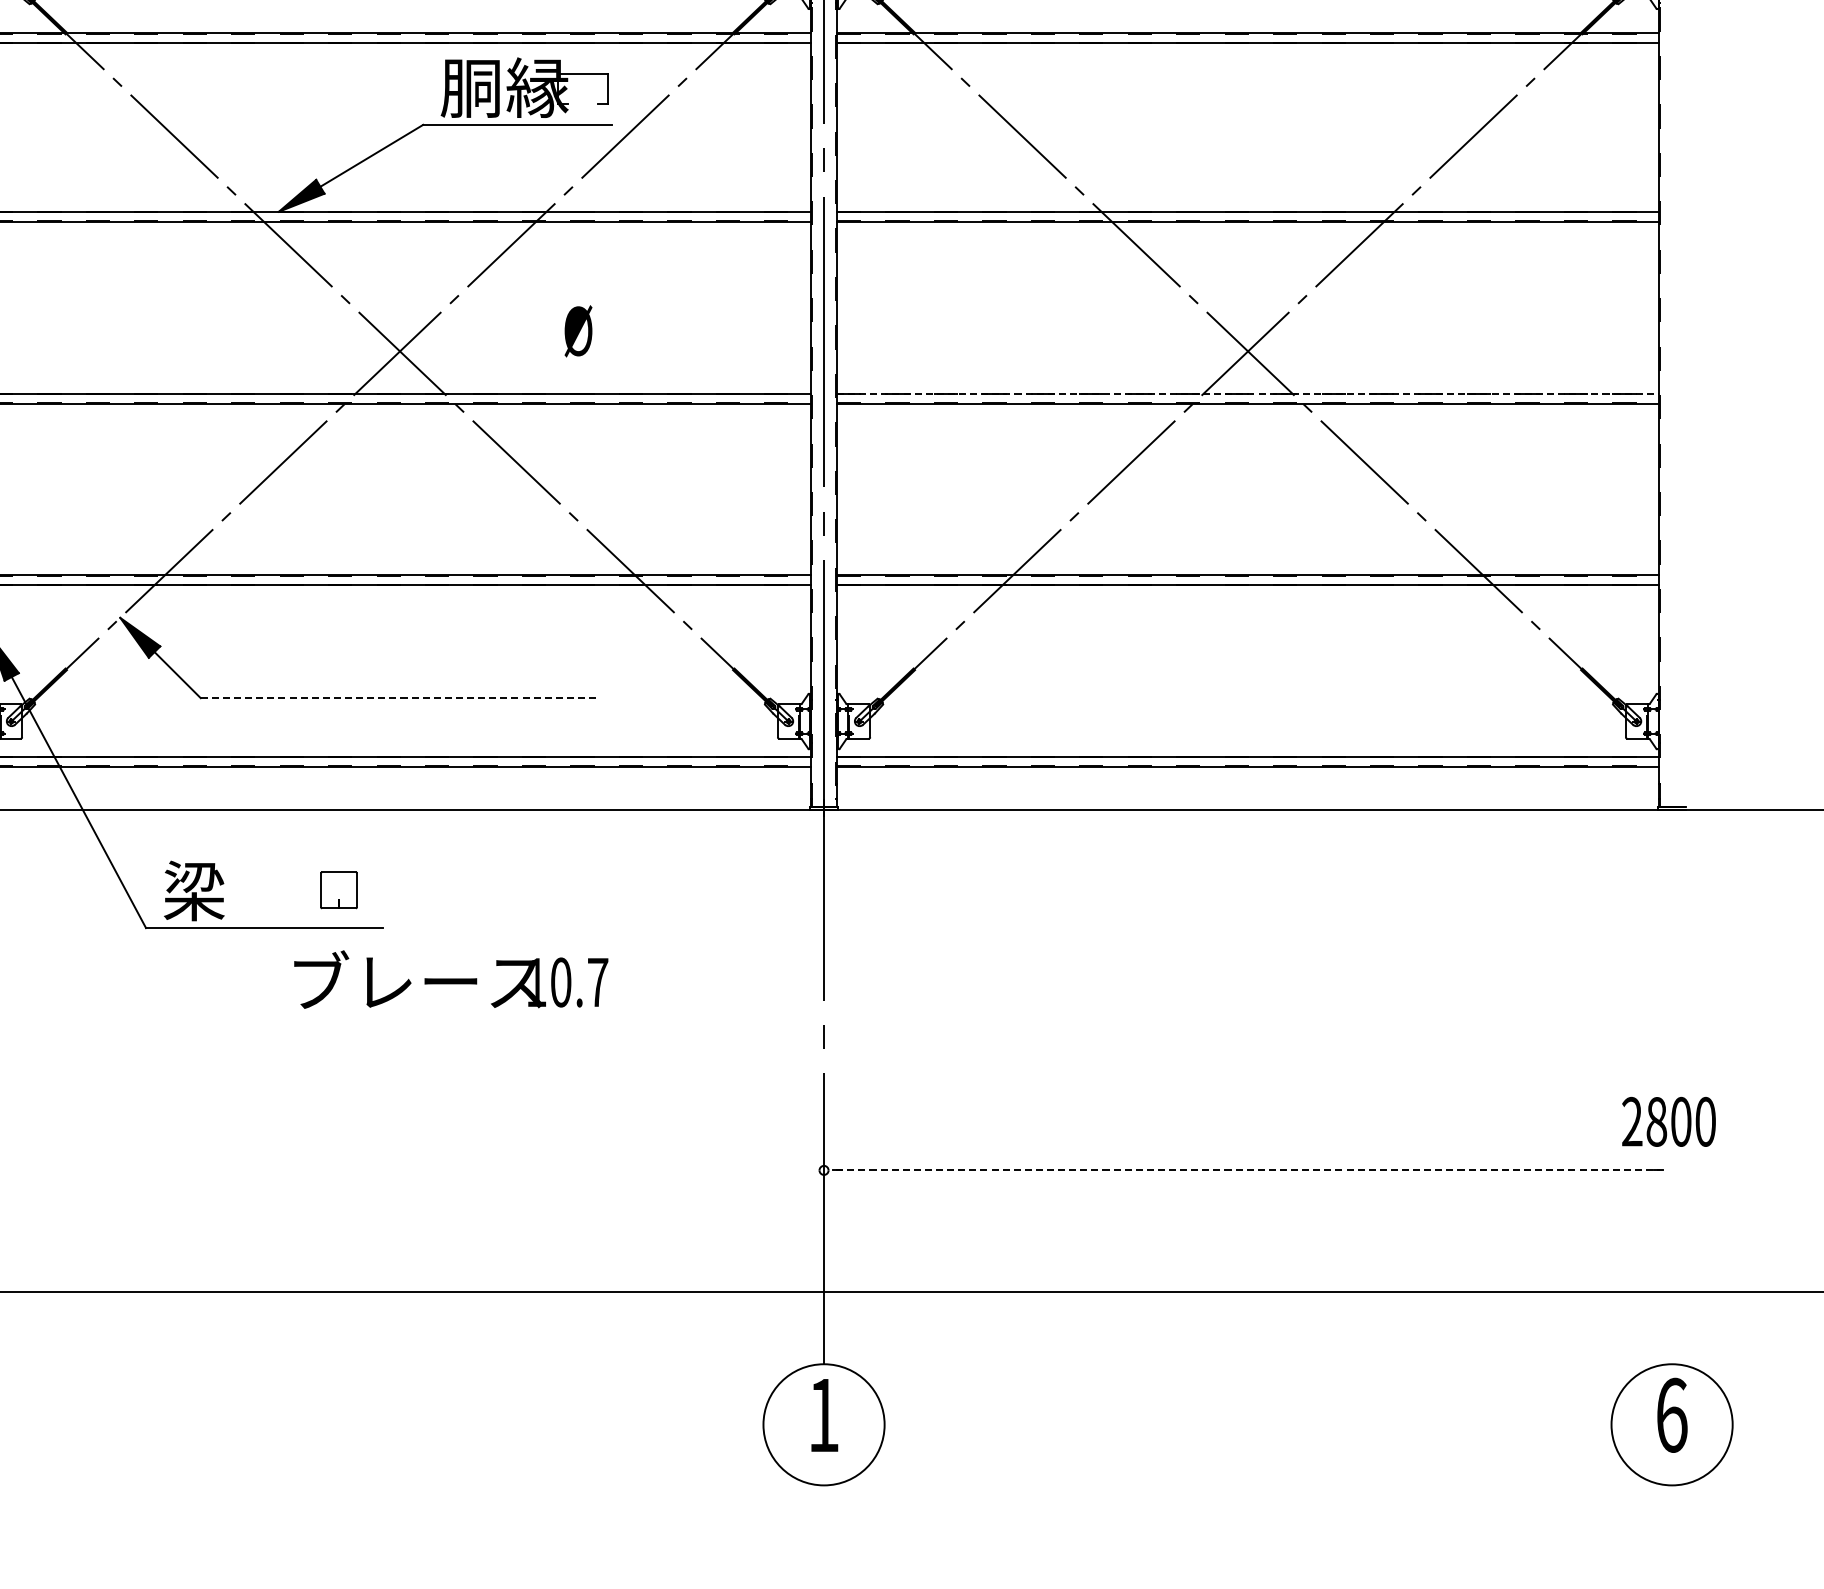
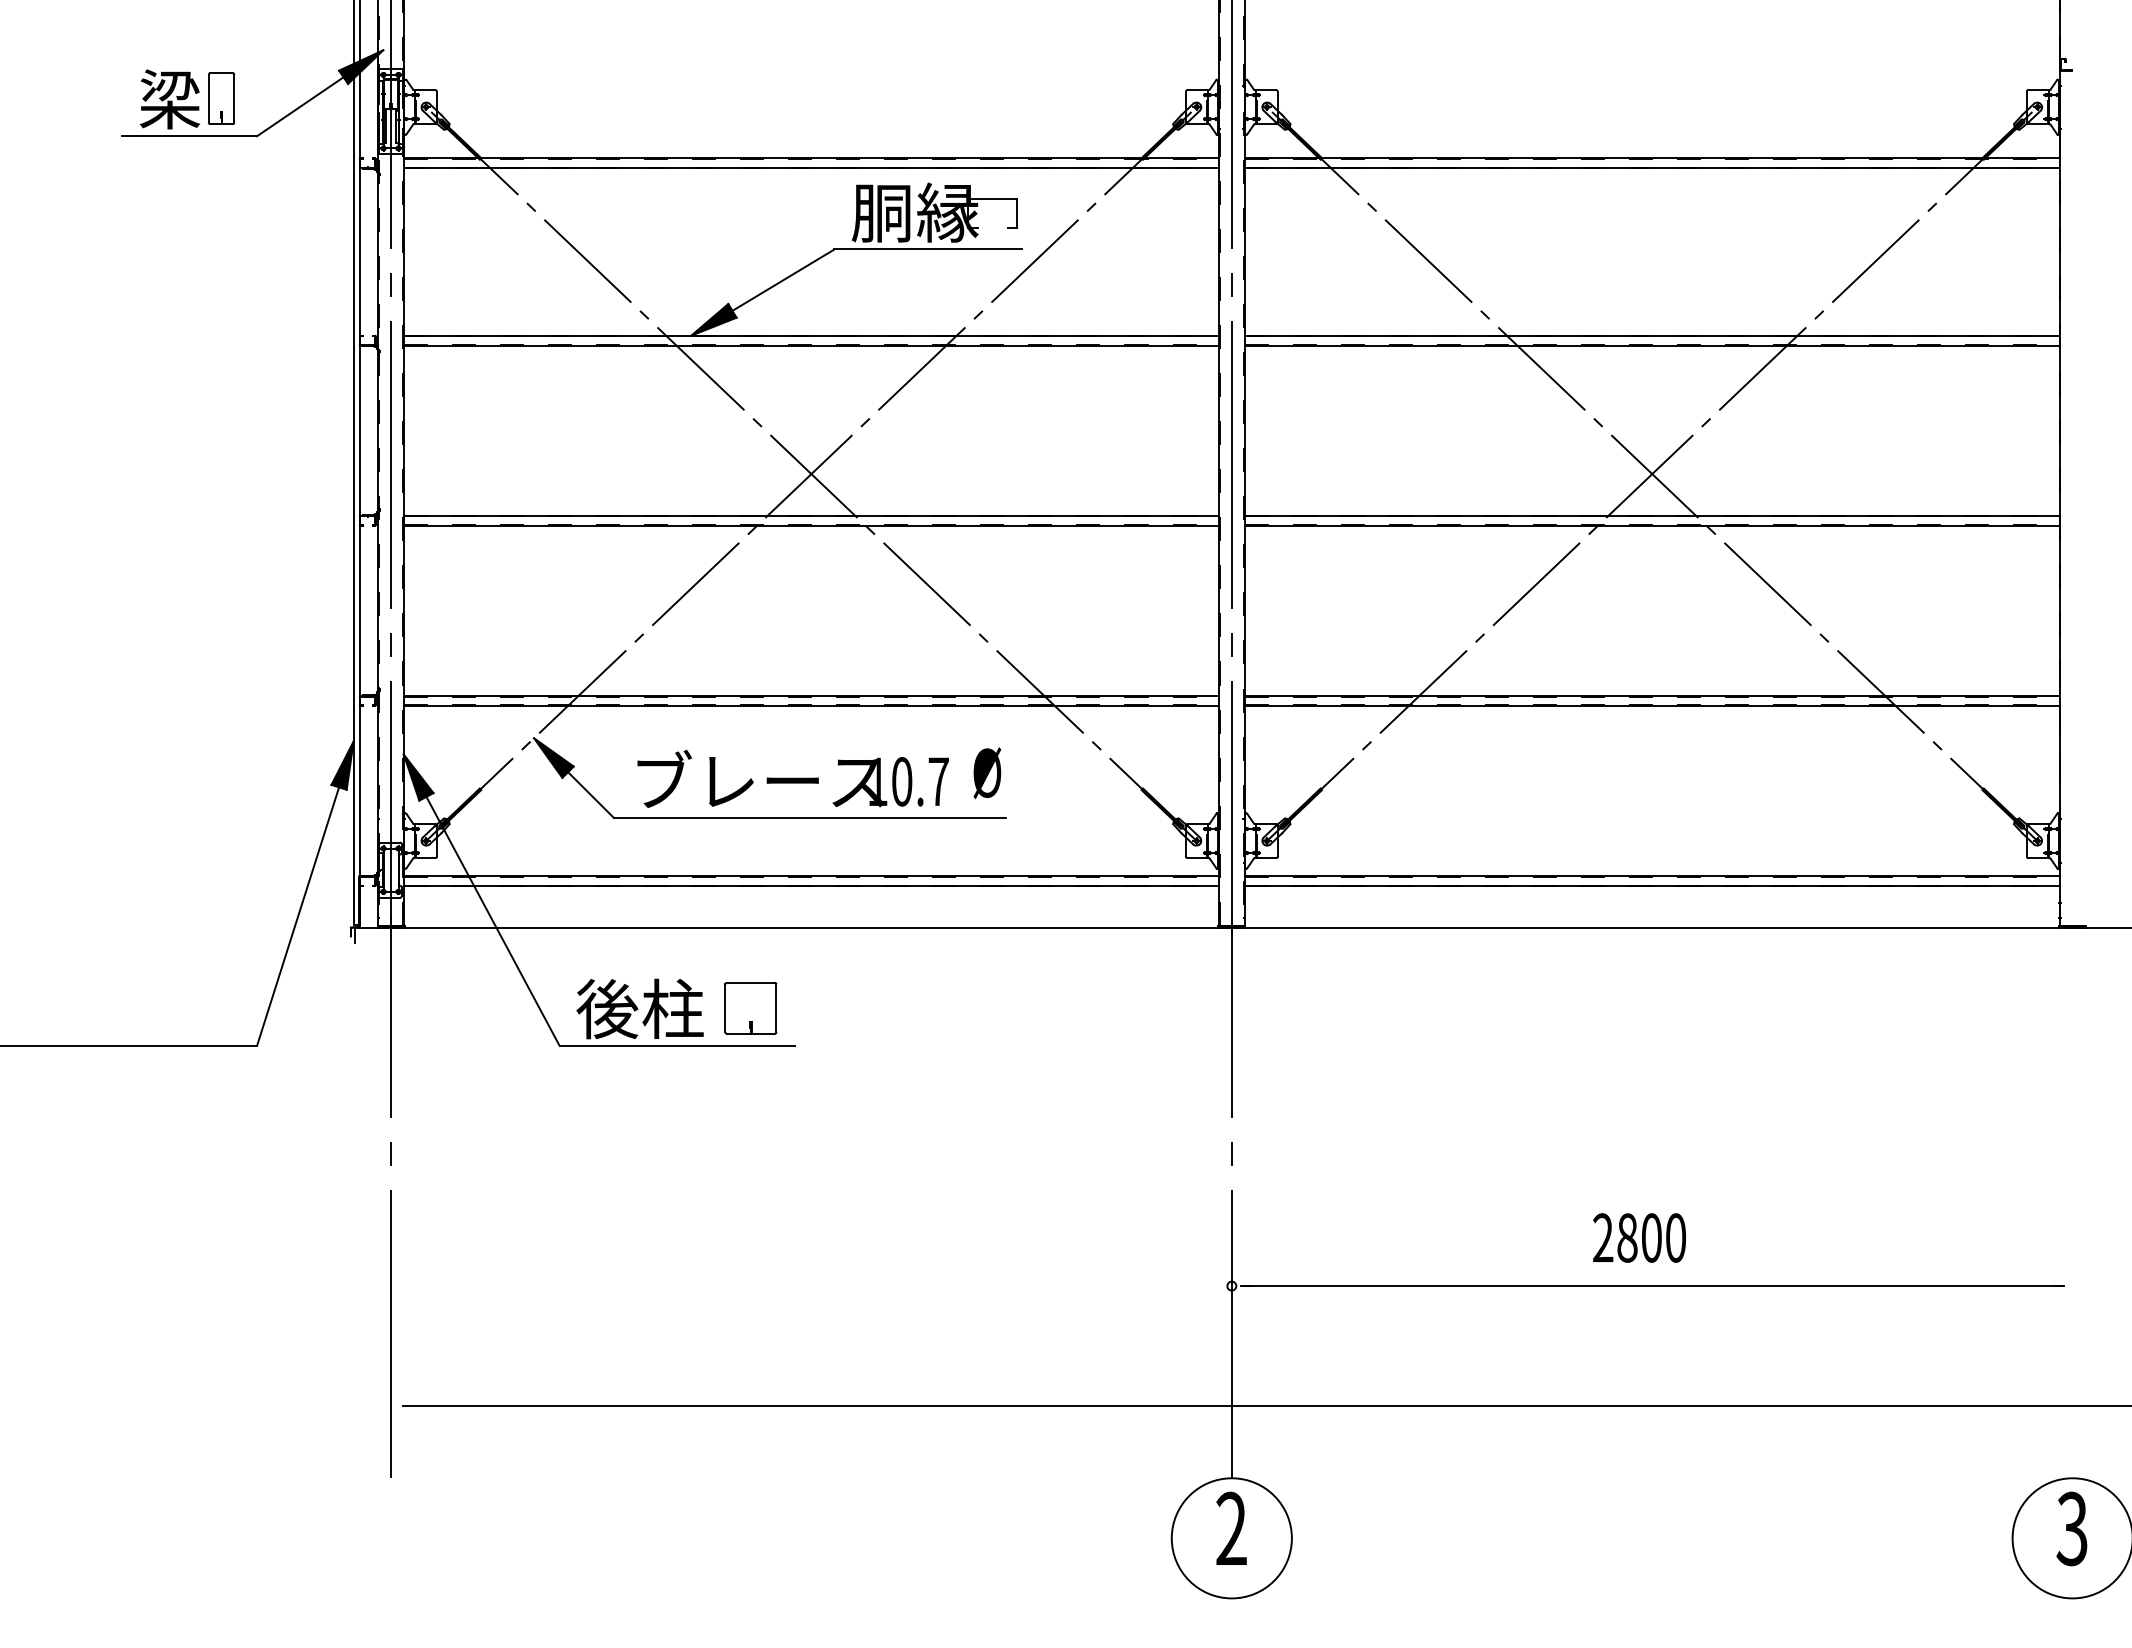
text: (578, 331) -> (987, 773), moved
line: (1248, 393) -> (1652, 515), dashed -> solid
line: (399, 697) -> (810, 817), dashed -> solid
text: (226, 890) -> (639, 1008), 梁 -> 後柱
part: (338, 890) -> (750, 1008), size x1.43
text: (450, 979) -> (792, 778), moved
text: (1668, 1121) -> (1639, 1237), moved
line: (1248, 1170) -> (1652, 1286), dashed -> solid
text: (823, 1413) -> (1231, 1527), 1 -> 2
text: (1671, 1414) -> (2072, 1528), 6 -> 3

